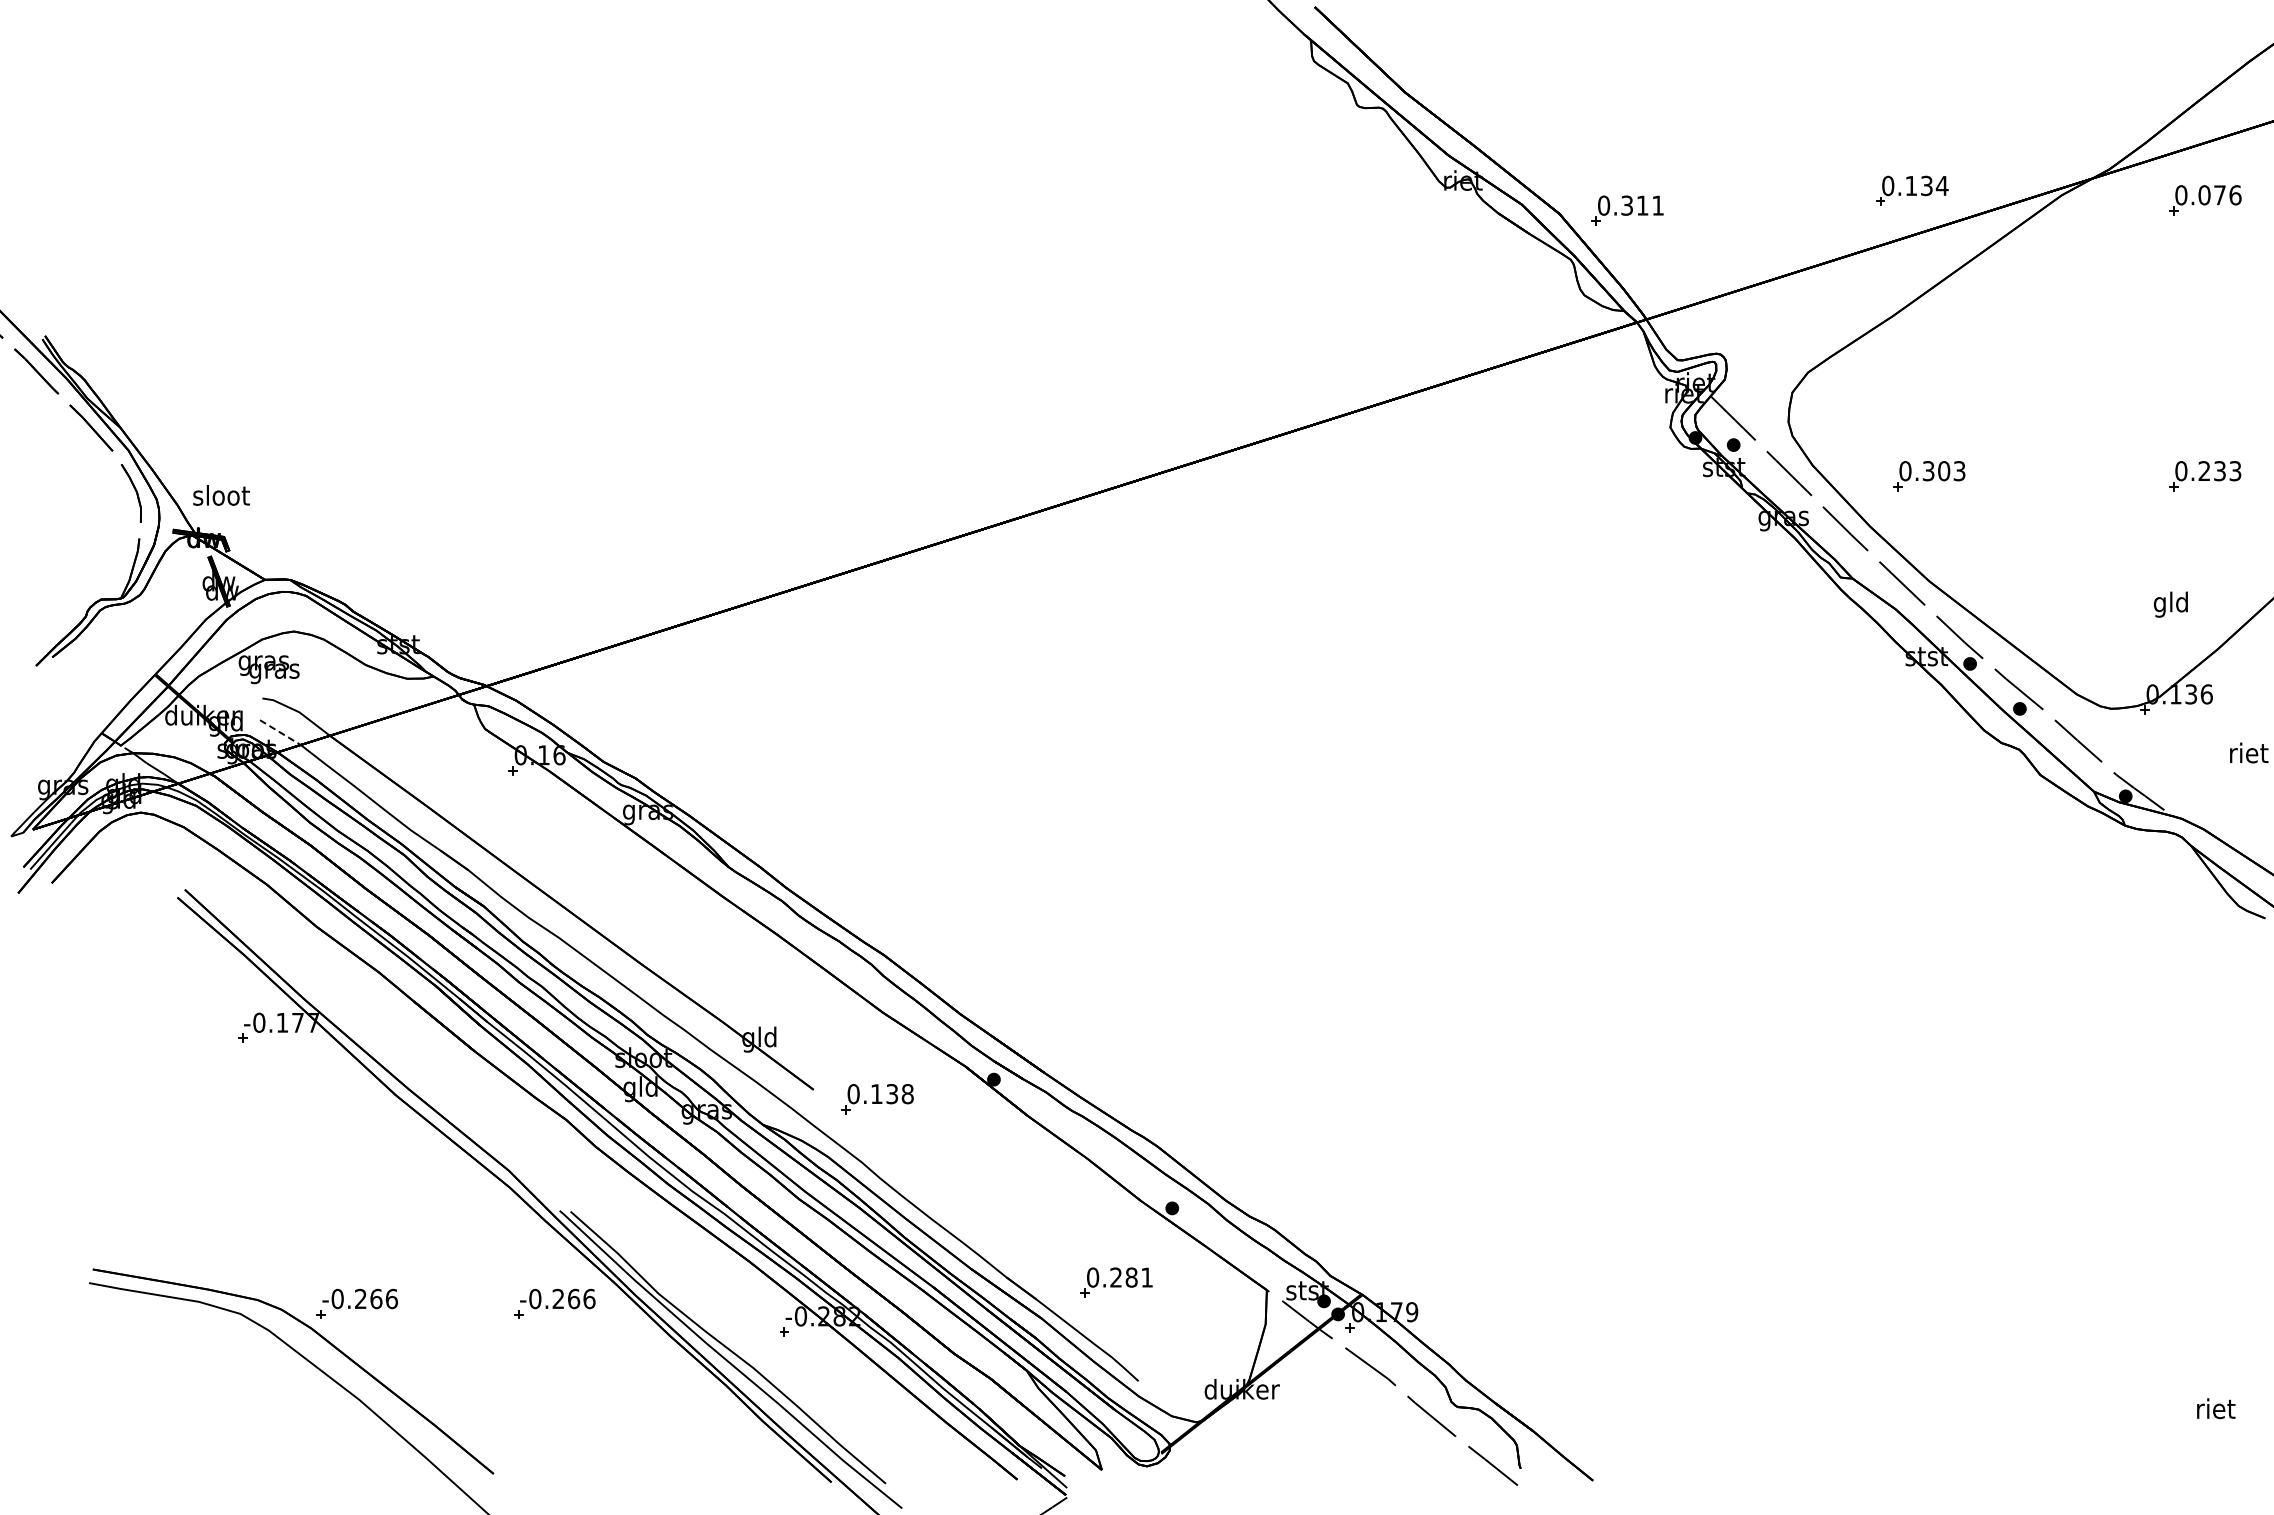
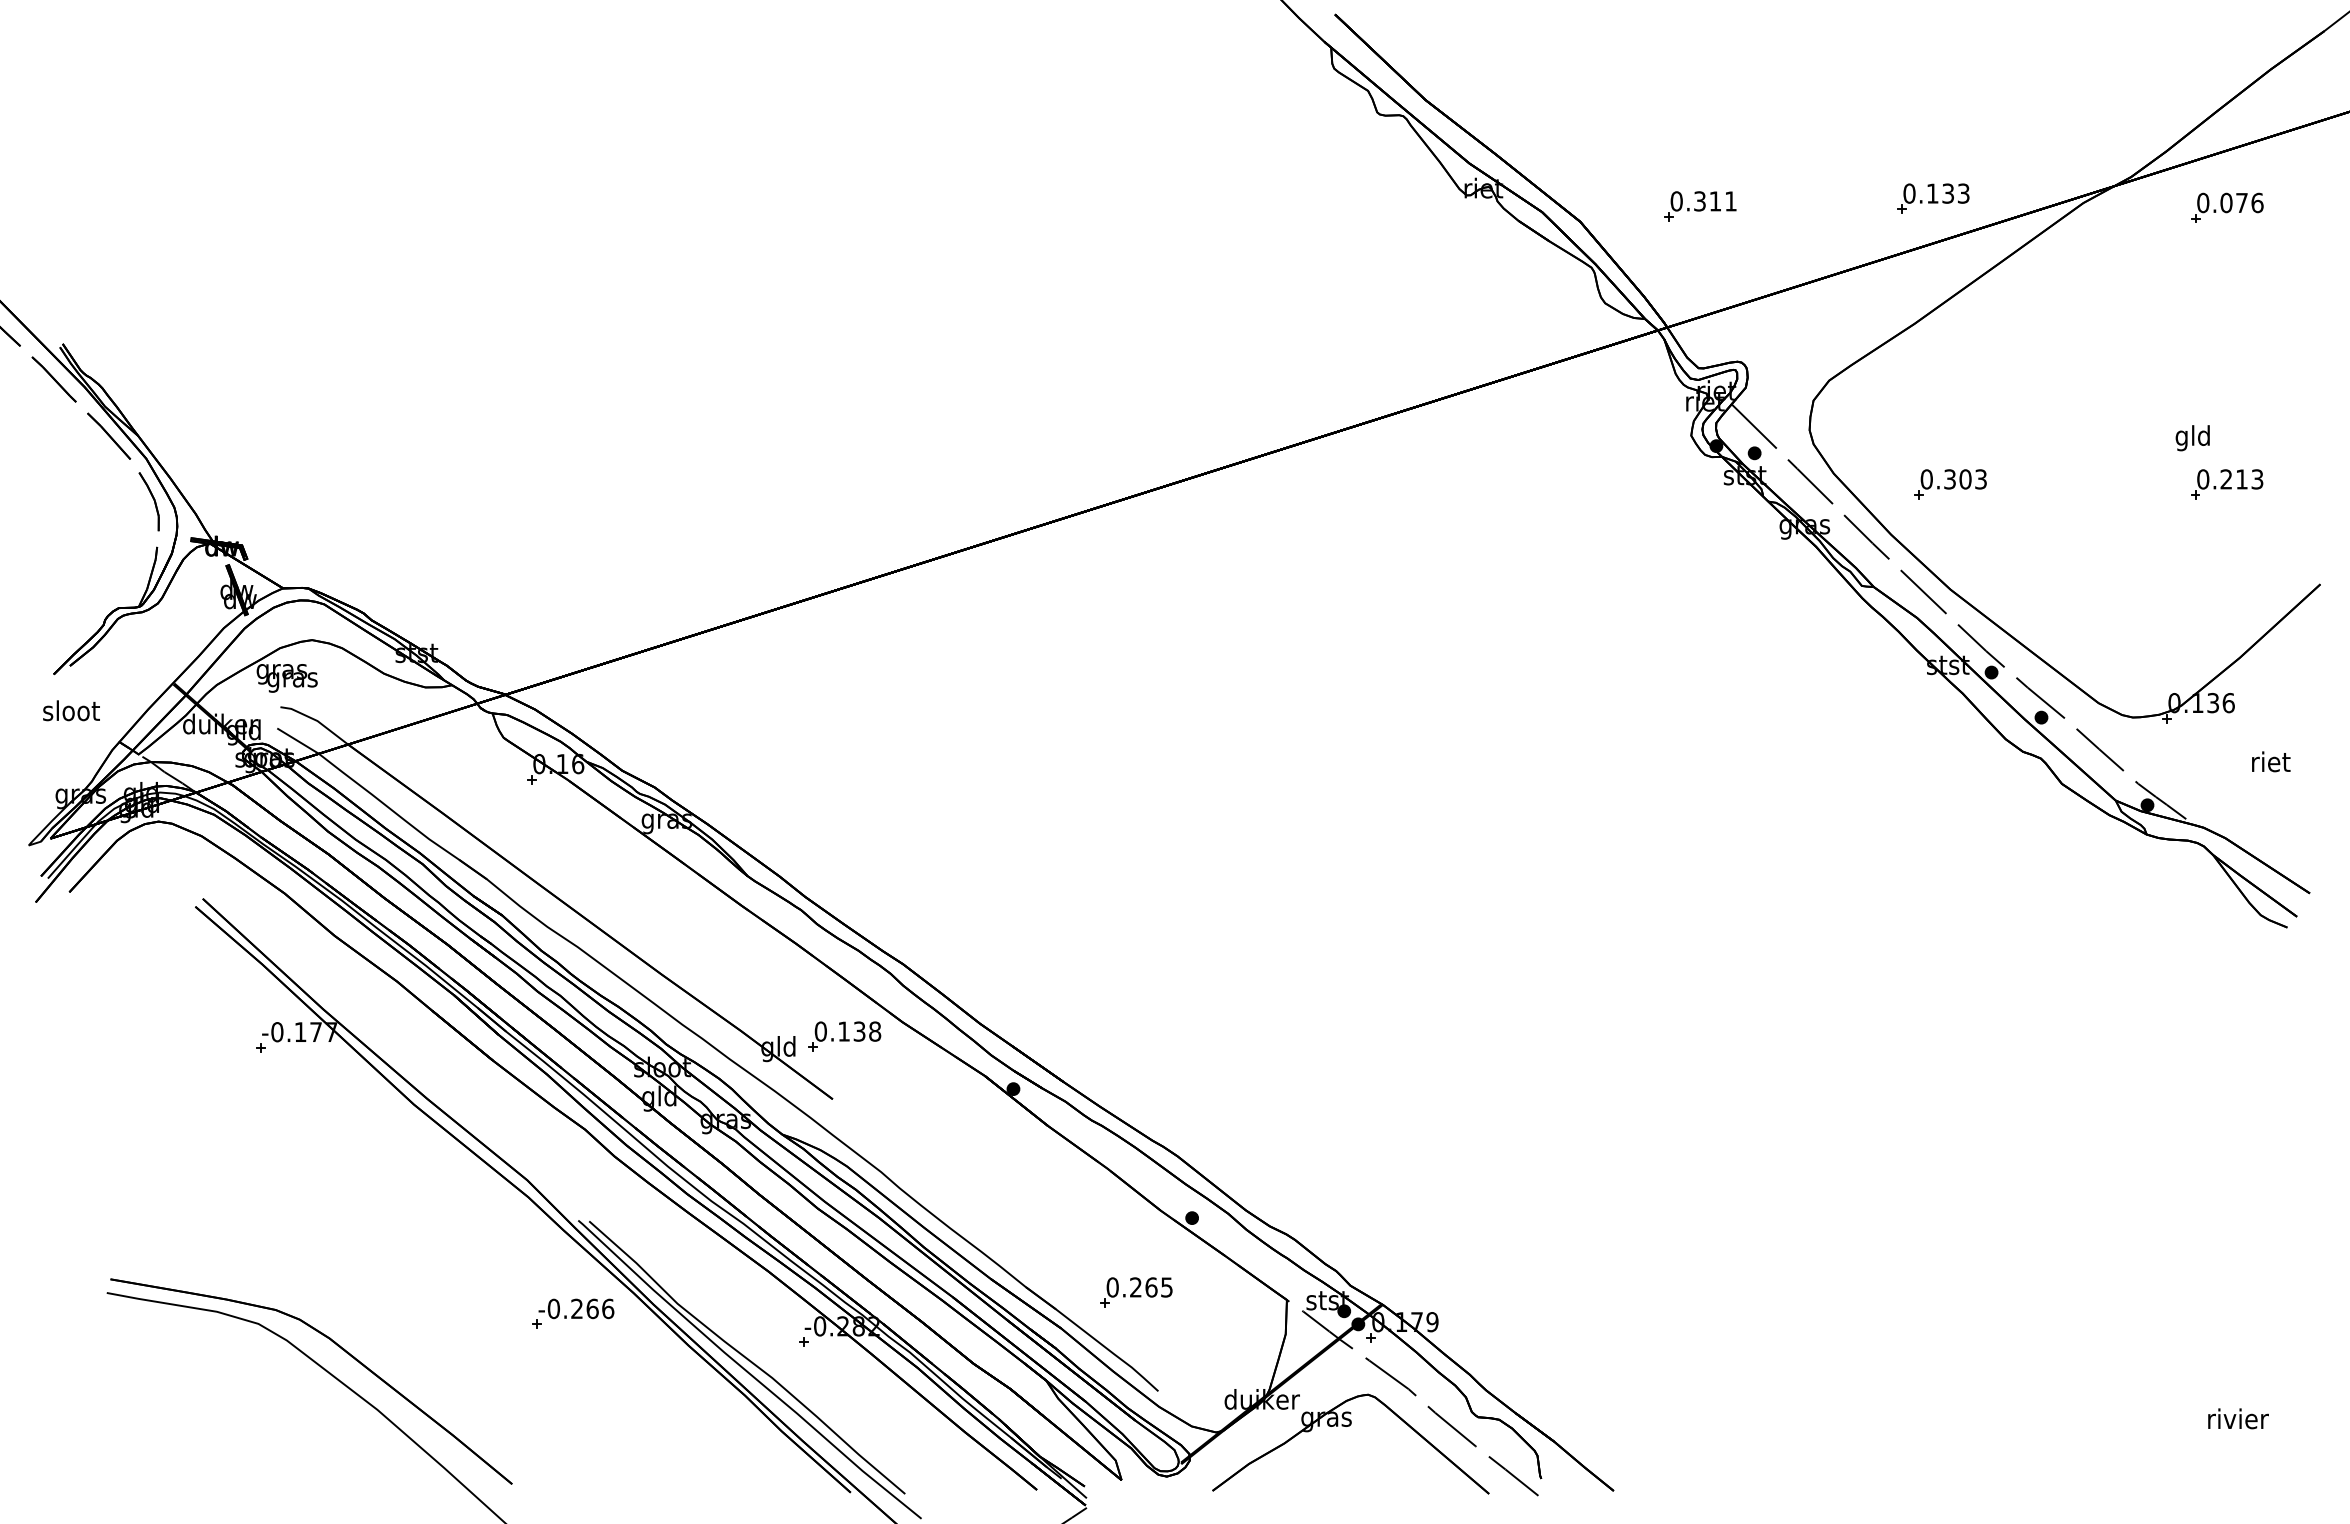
text: (1942, 185) -> (1963, 193), 0.134 -> 0.133
part: (1627, 210) -> (1700, 206), moved
text: (2219, 471) -> (2241, 479), 0.233 -> 0.213
text: (221, 495) -> (71, 710), moved
text: (2170, 604) -> (2192, 438), moved
line: (280, 732) -> (298, 741), dashed -> solid
part: (877, 1098) -> (844, 1036), moved
text: (1138, 1277) -> (1158, 1287), 0.281 -> 0.265
part: (357, 1303) -> (375, 1313), removed
text: (2216, 1408) -> (2238, 1418), riet -> rivier
part: (1329, 1416) -> (1349, 1426), added

